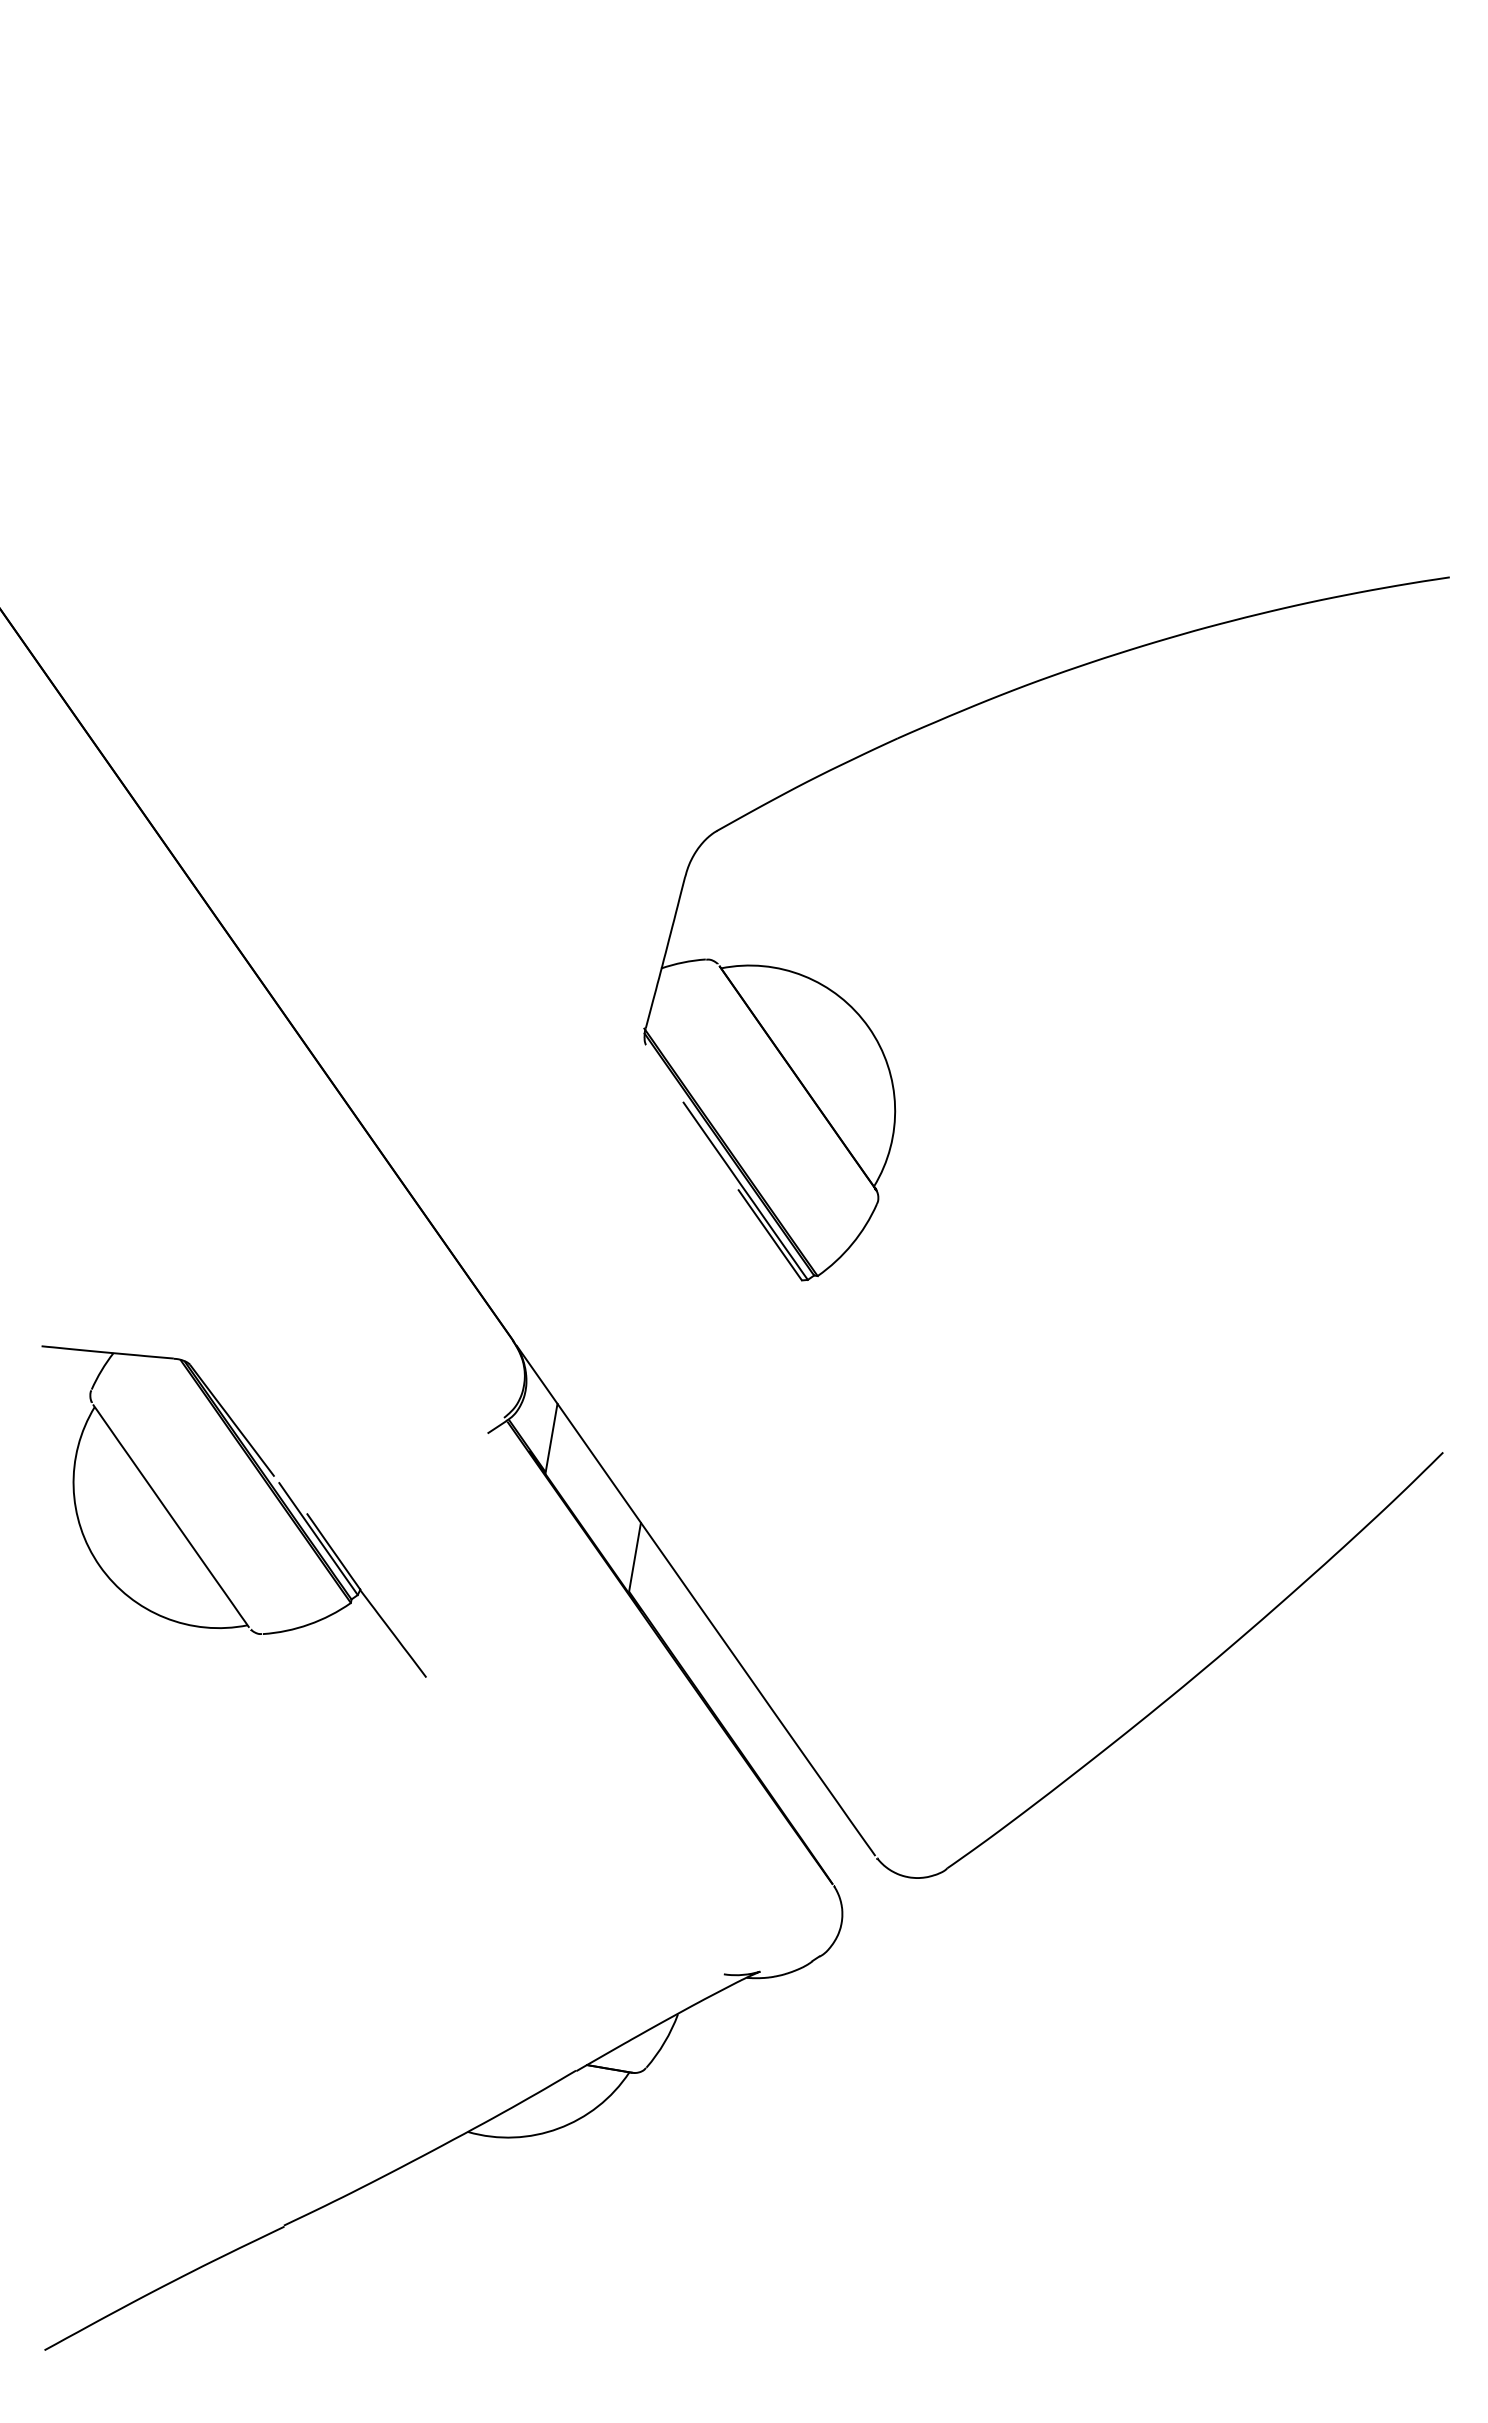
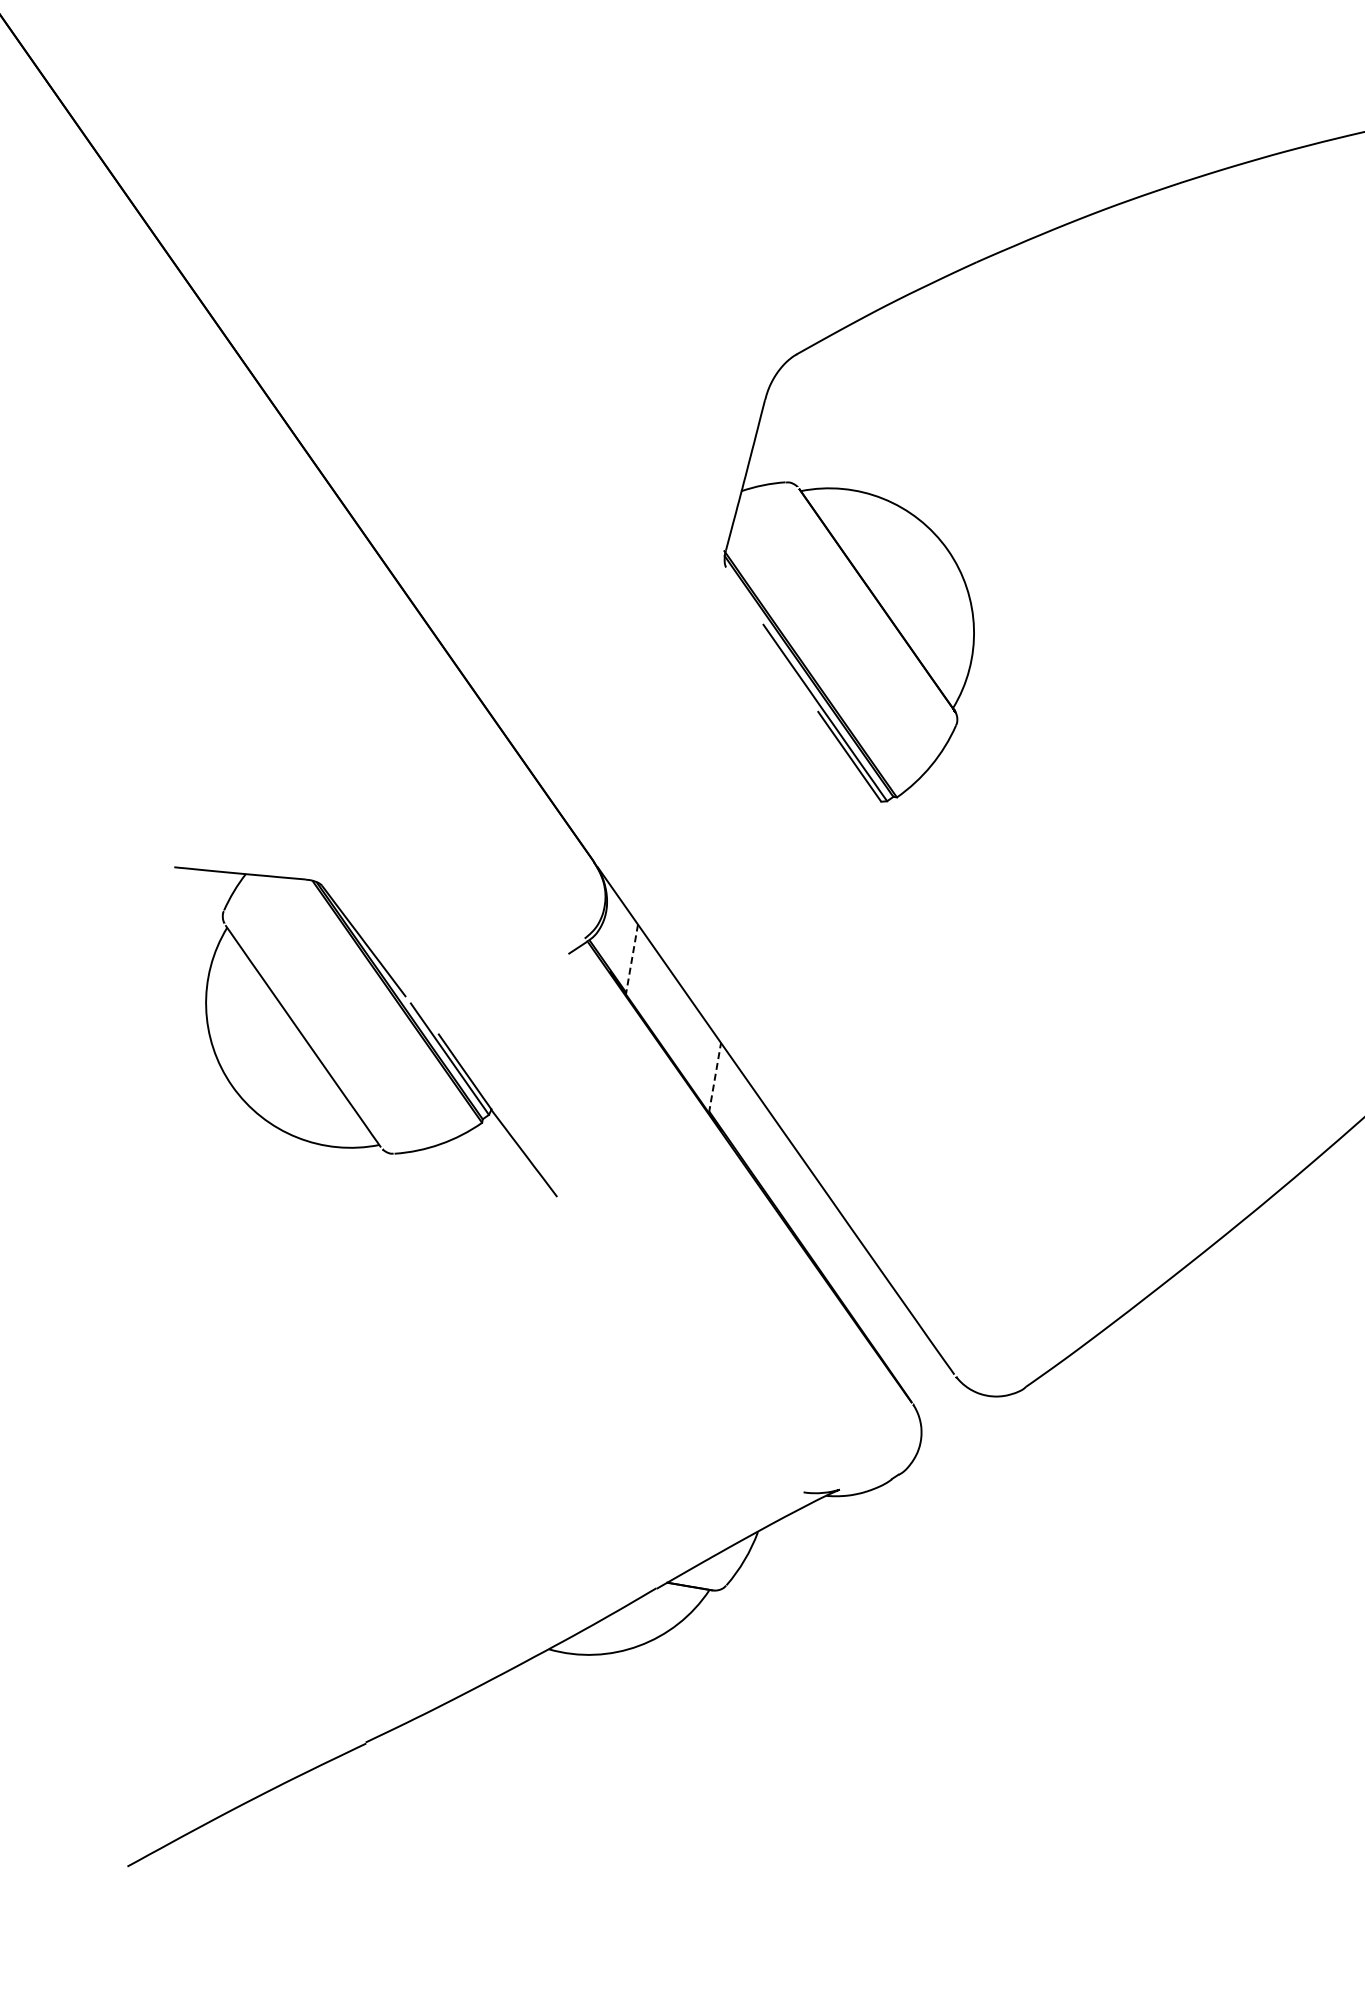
line: (551, 1438) -> (632, 959), solid -> dashed
part: (268, 1487) -> (400, 1007), moved
line: (634, 1558) -> (714, 1078), solid -> dashed

